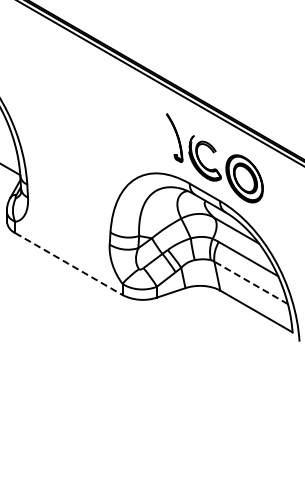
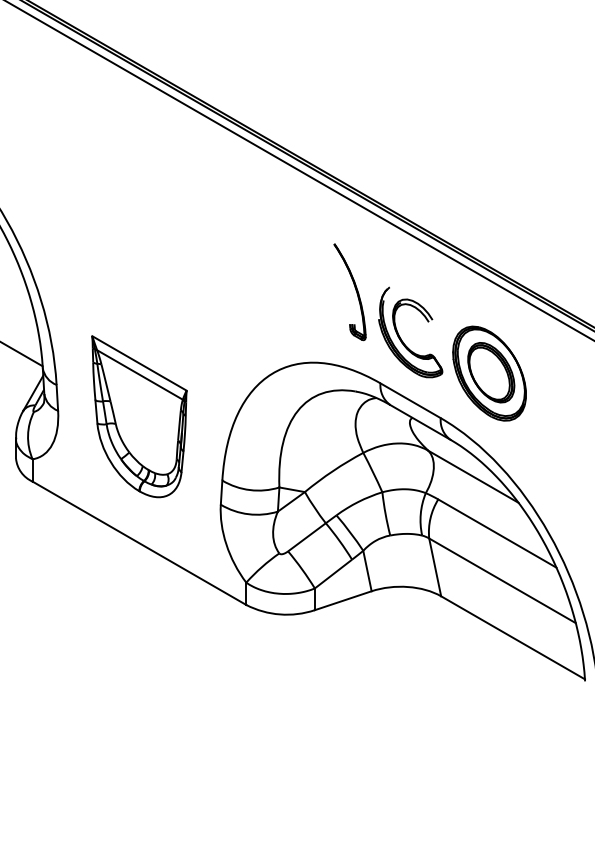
part: (68, 200) -> (138, 416), added
line: (68, 264) -> (138, 544), dashed -> solid
line: (250, 282) -> (501, 580), dashed -> solid

